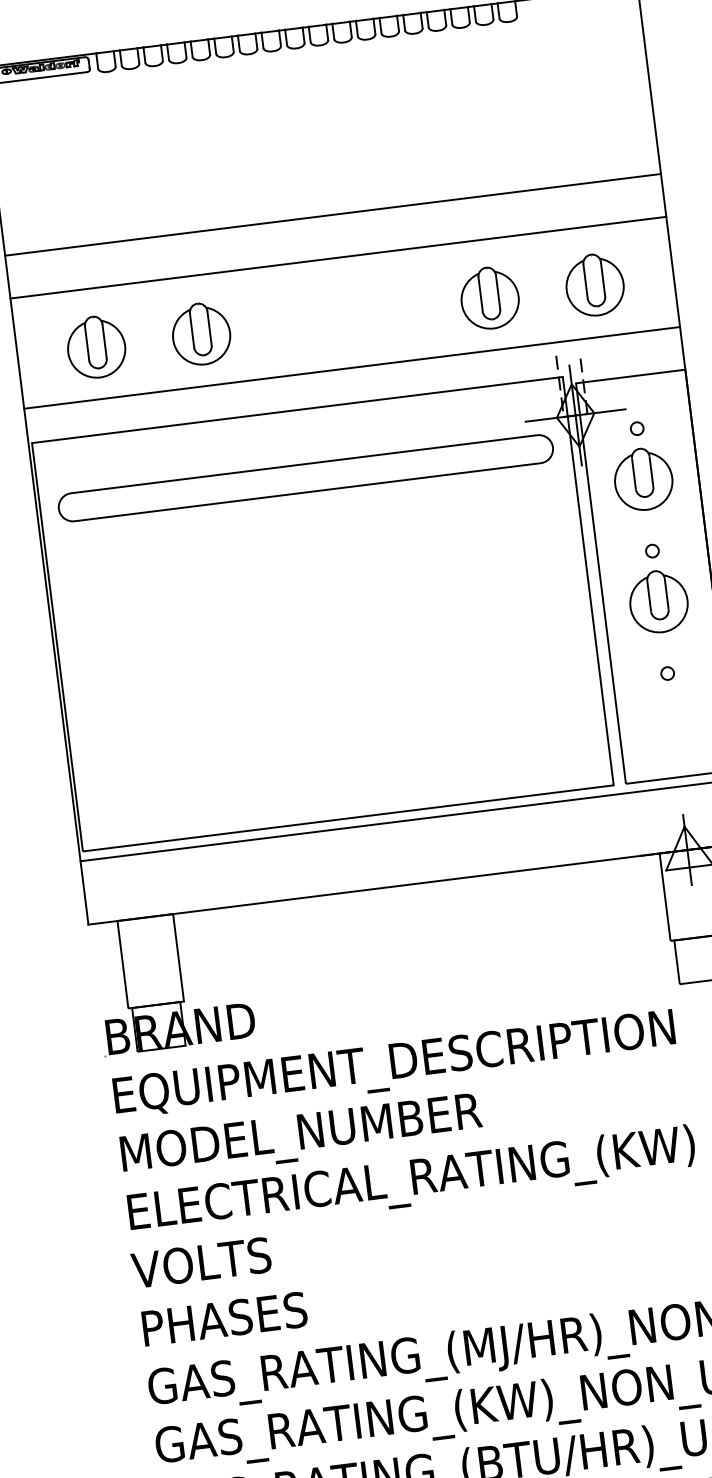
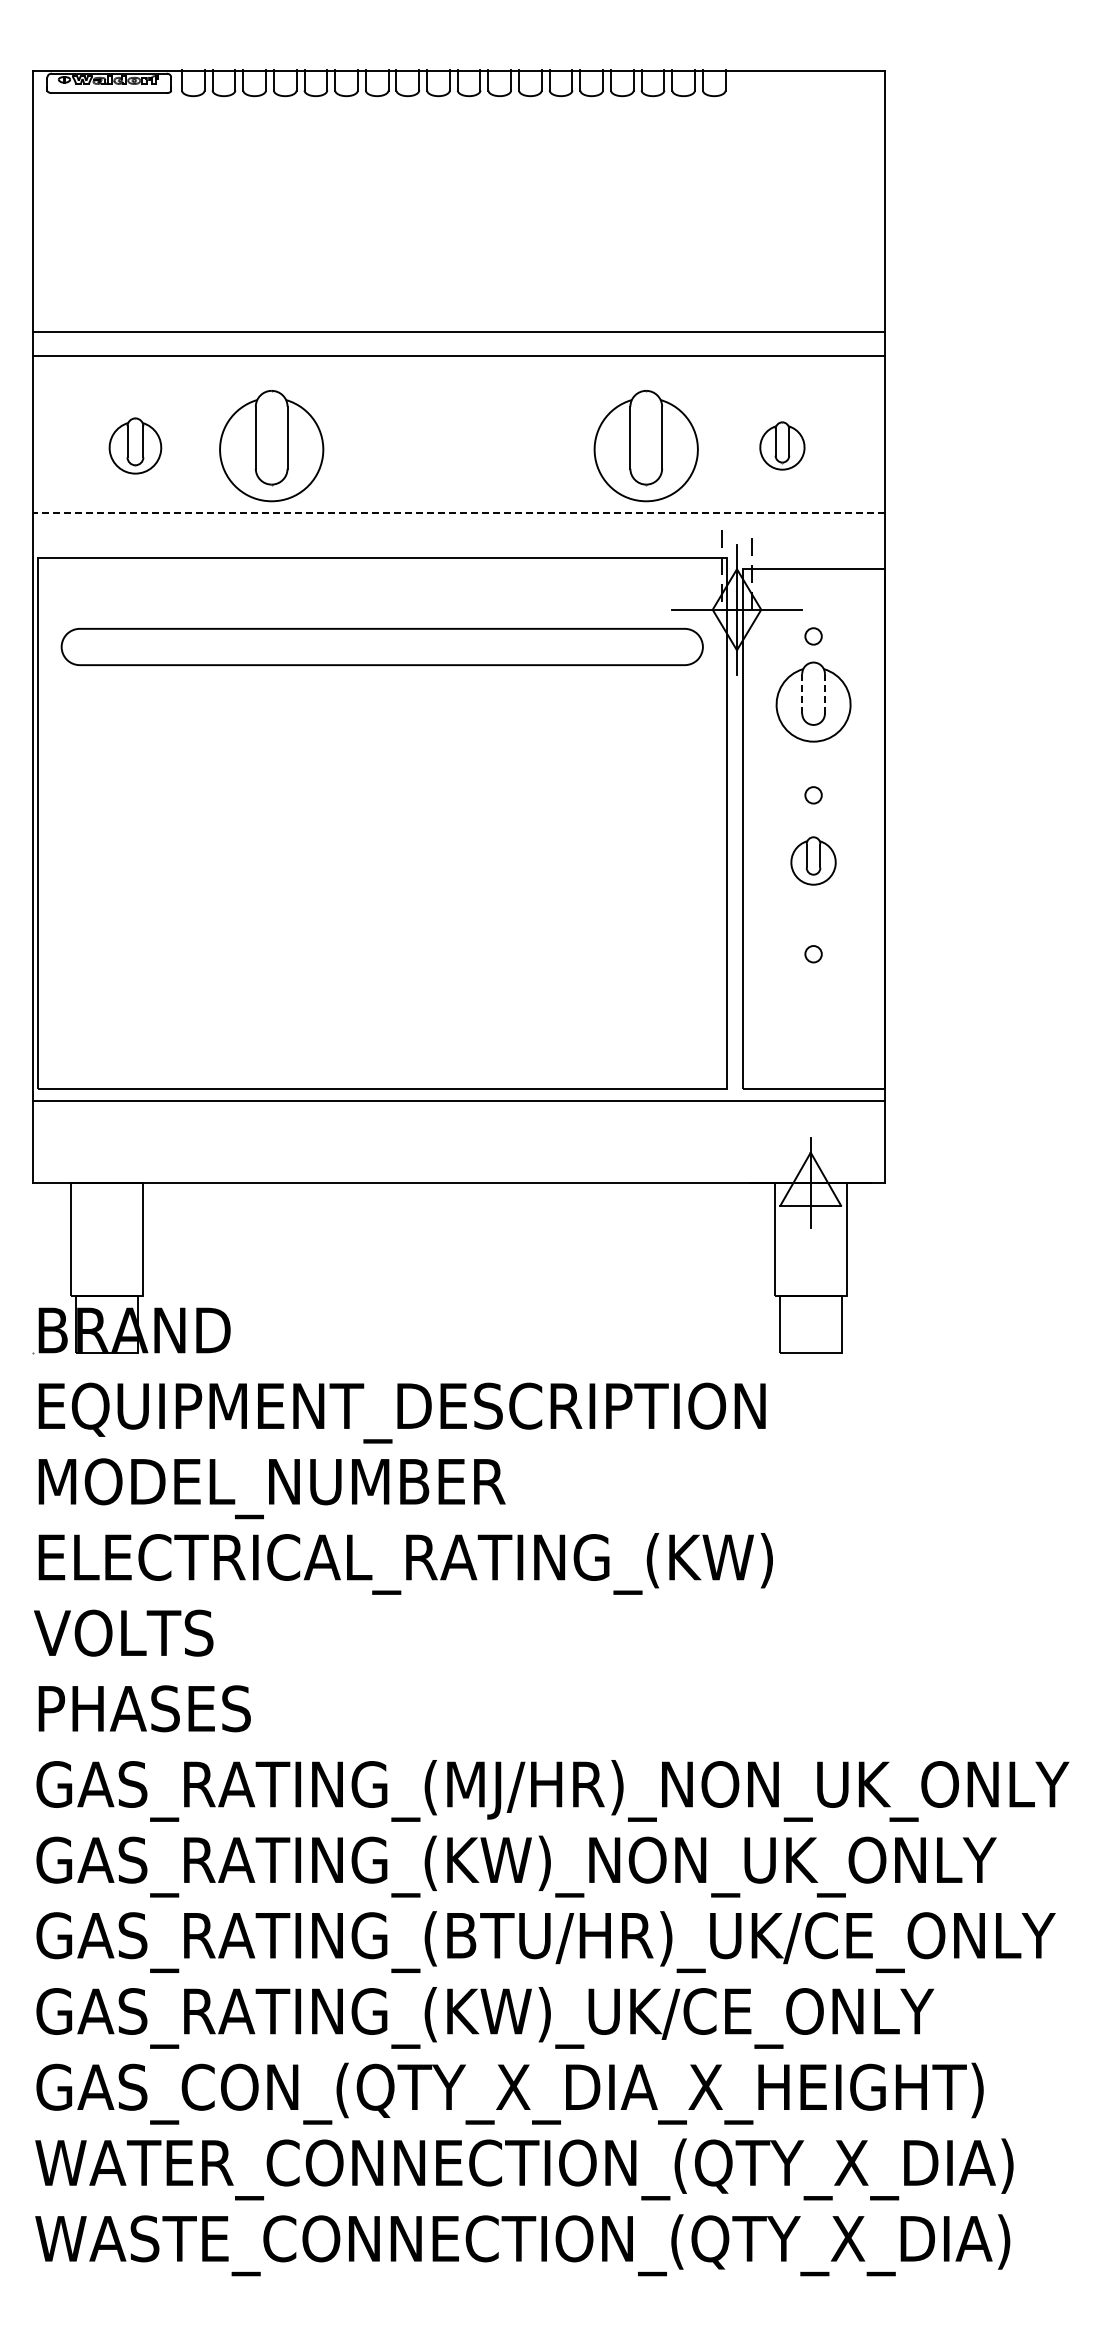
line: (332, 214) -> (458, 355), moved
line: (338, 257) -> (458, 332), moved
part: (594, 284) -> (782, 445), size x0.6
part: (489, 297) -> (645, 445), size x1.4
part: (201, 333) -> (271, 445), size x1.4
part: (96, 346) -> (135, 445), size x0.7
line: (351, 368) -> (458, 513), solid -> dashed
line: (651, 471) -> (824, 693), solid -> dashed
line: (634, 473) -> (802, 693), solid -> dashed
part: (658, 601) -> (813, 860), size x0.6

